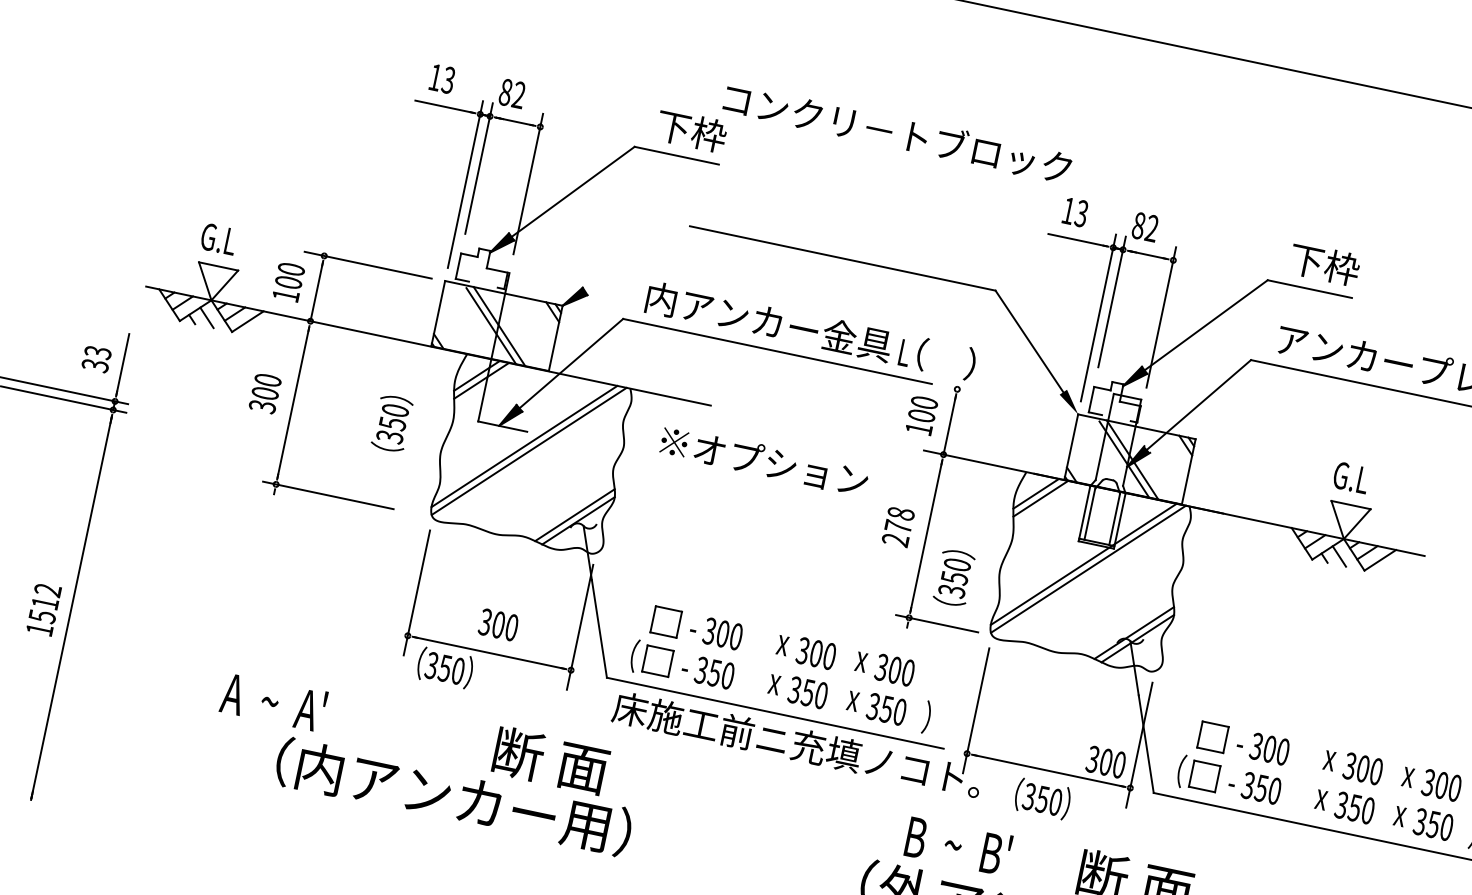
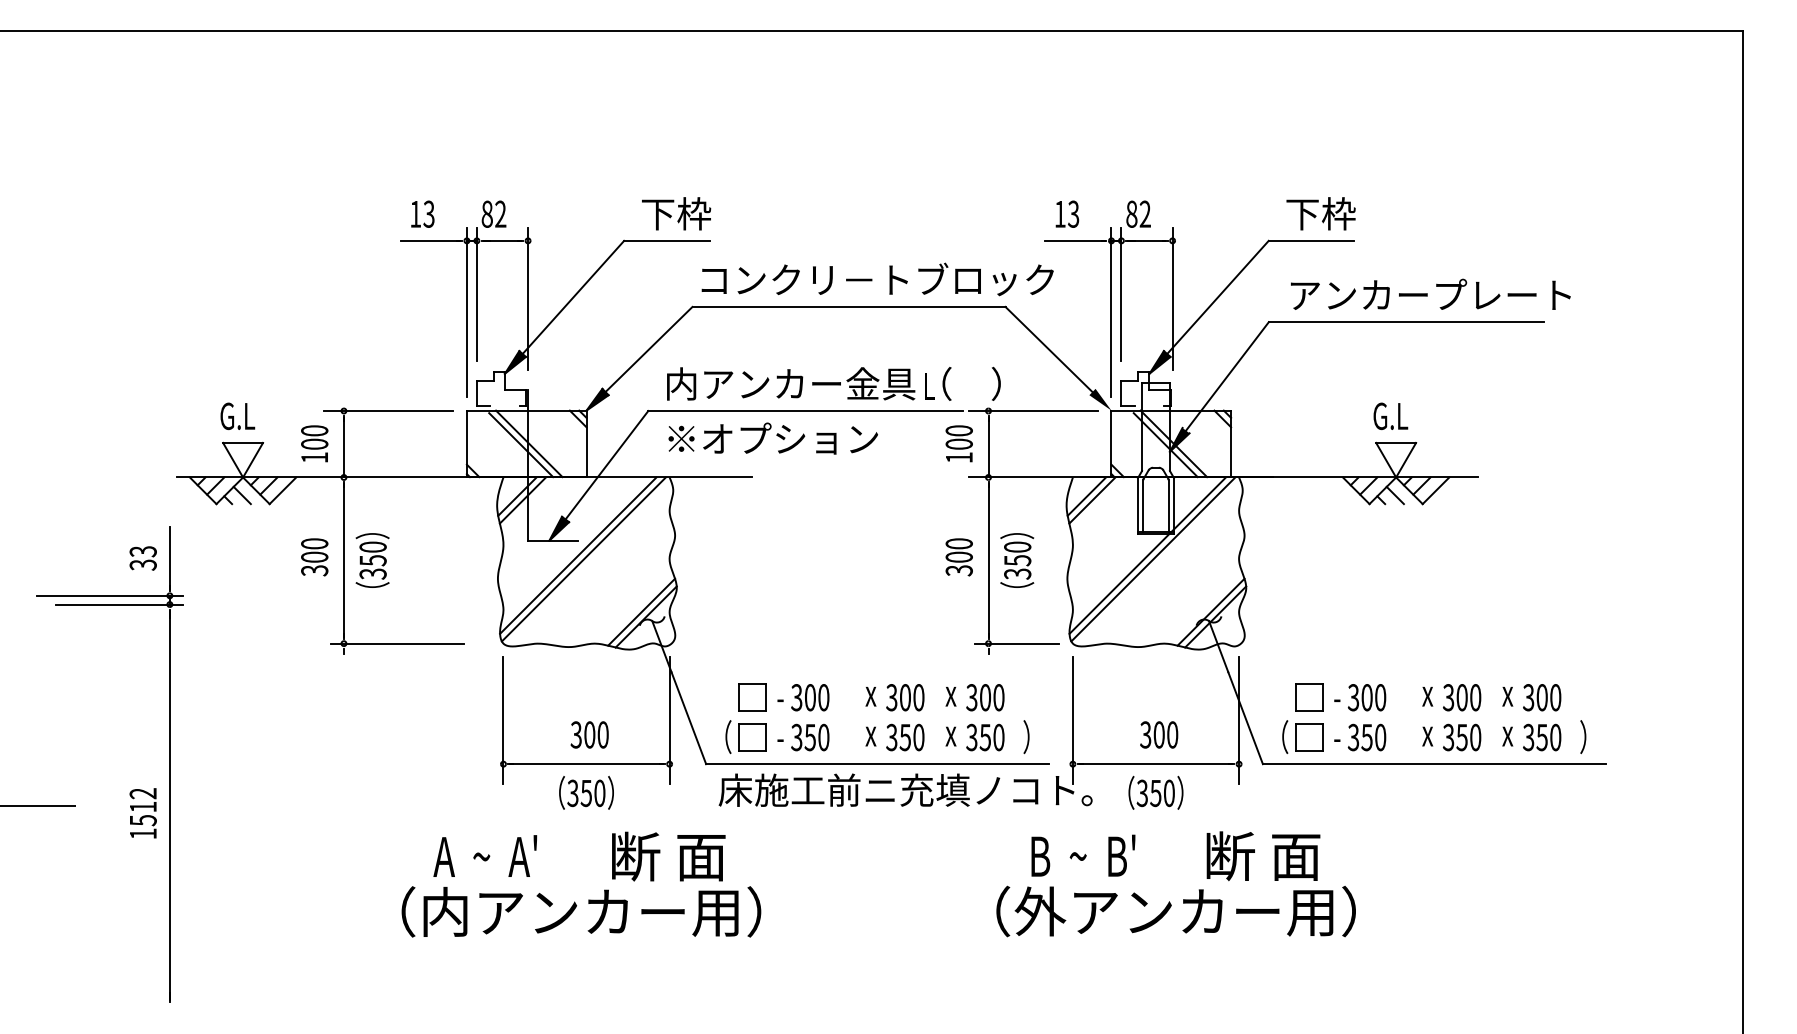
text: (897, 133) -> (877, 279), moved
line: (636, 258) -> (648, 349), added
line: (1000, 398) -> (1032, 411), added
text: (392, 423) -> (372, 560), moved
text: (763, 460) -> (772, 438), moved
text: (897, 527) -> (958, 557), 278 -> 300
text: (954, 577) -> (1017, 560), moved
text: (445, 667) -> (586, 792), moved
text: (274, 701) -> (485, 855), moved
text: (1106, 761) -> (1159, 734), moved

